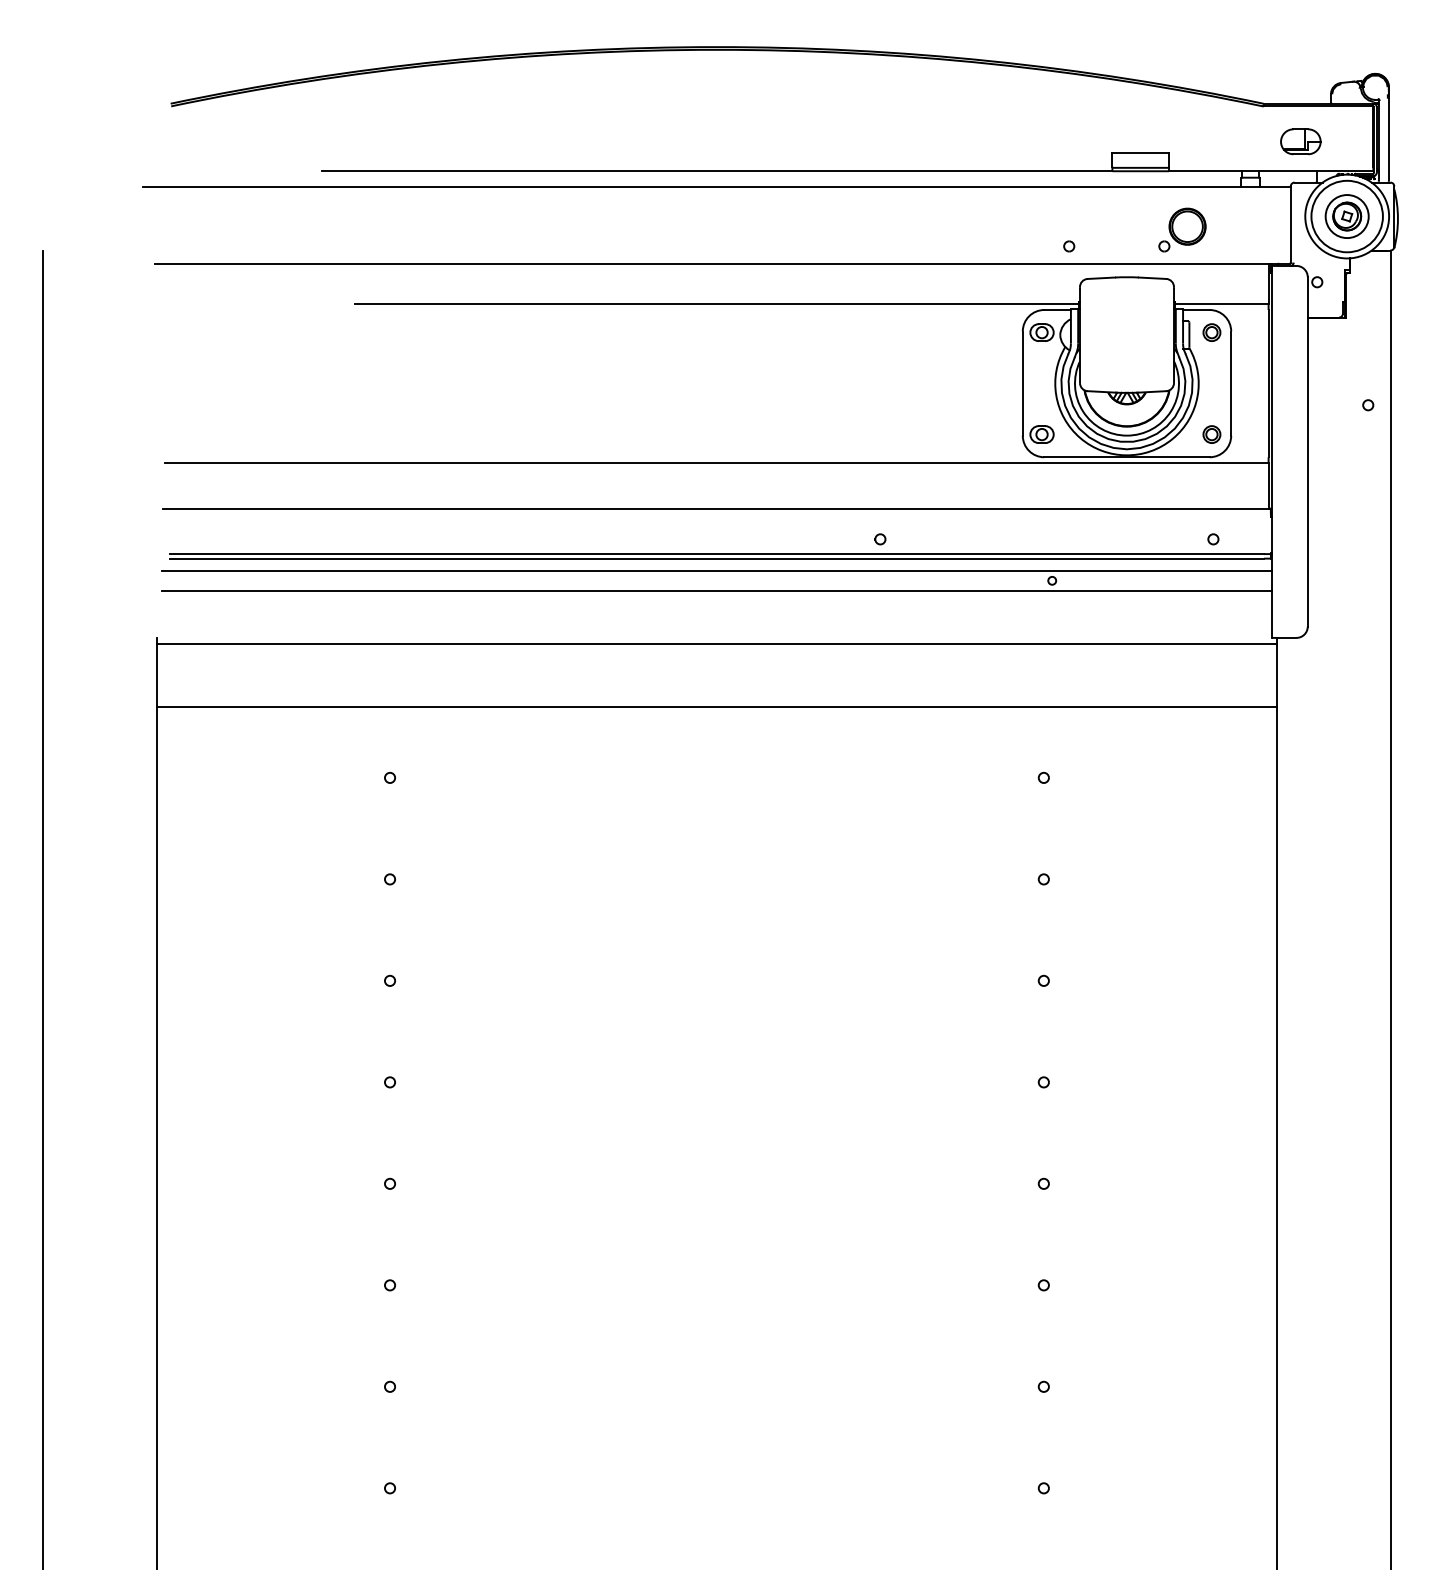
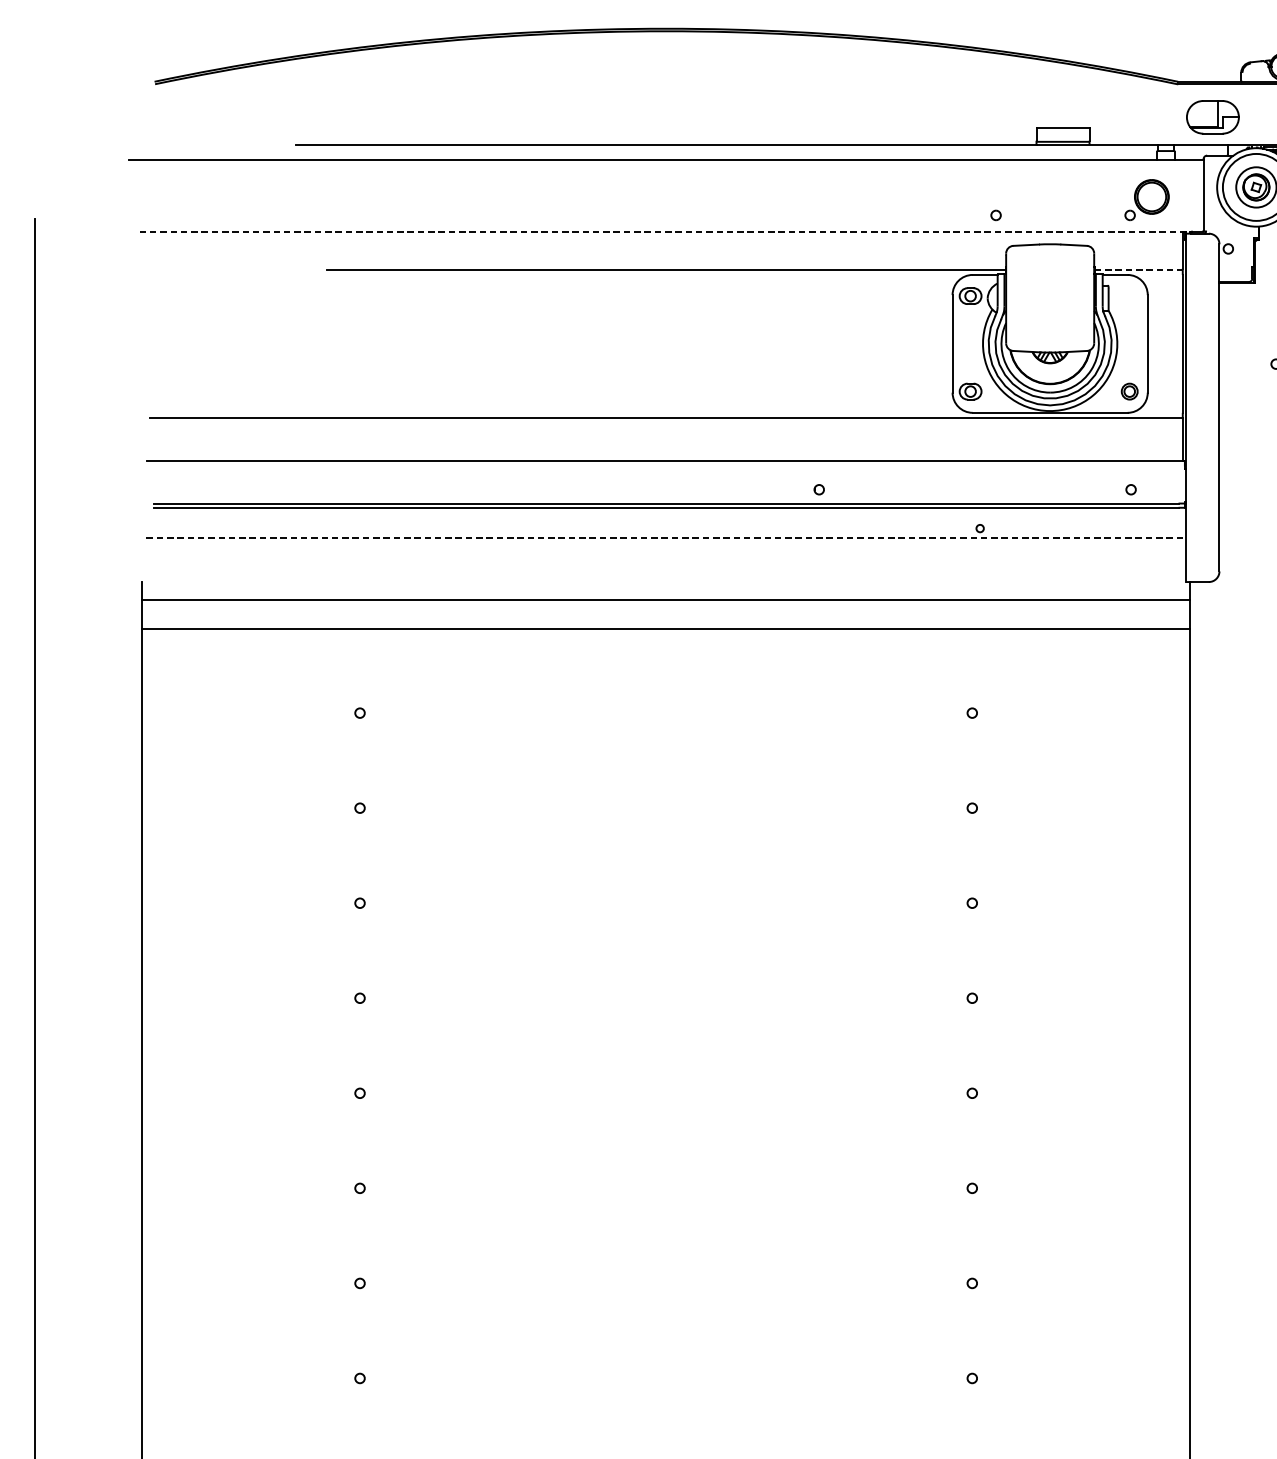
part: (1300, 141) -> (1212, 117), size x1.4
part: (1182, 229) -> (1147, 199), moved
line: (717, 263) -> (666, 231), solid -> dashed
line: (1221, 304) -> (1138, 269), solid -> dashed
part: (1211, 332) -> (1129, 296), removed
line: (716, 570) -> (665, 518), removed
line: (717, 591) -> (666, 538), solid -> dashed
line: (716, 643) -> (665, 628), moved
line: (716, 707) -> (665, 600), moved

